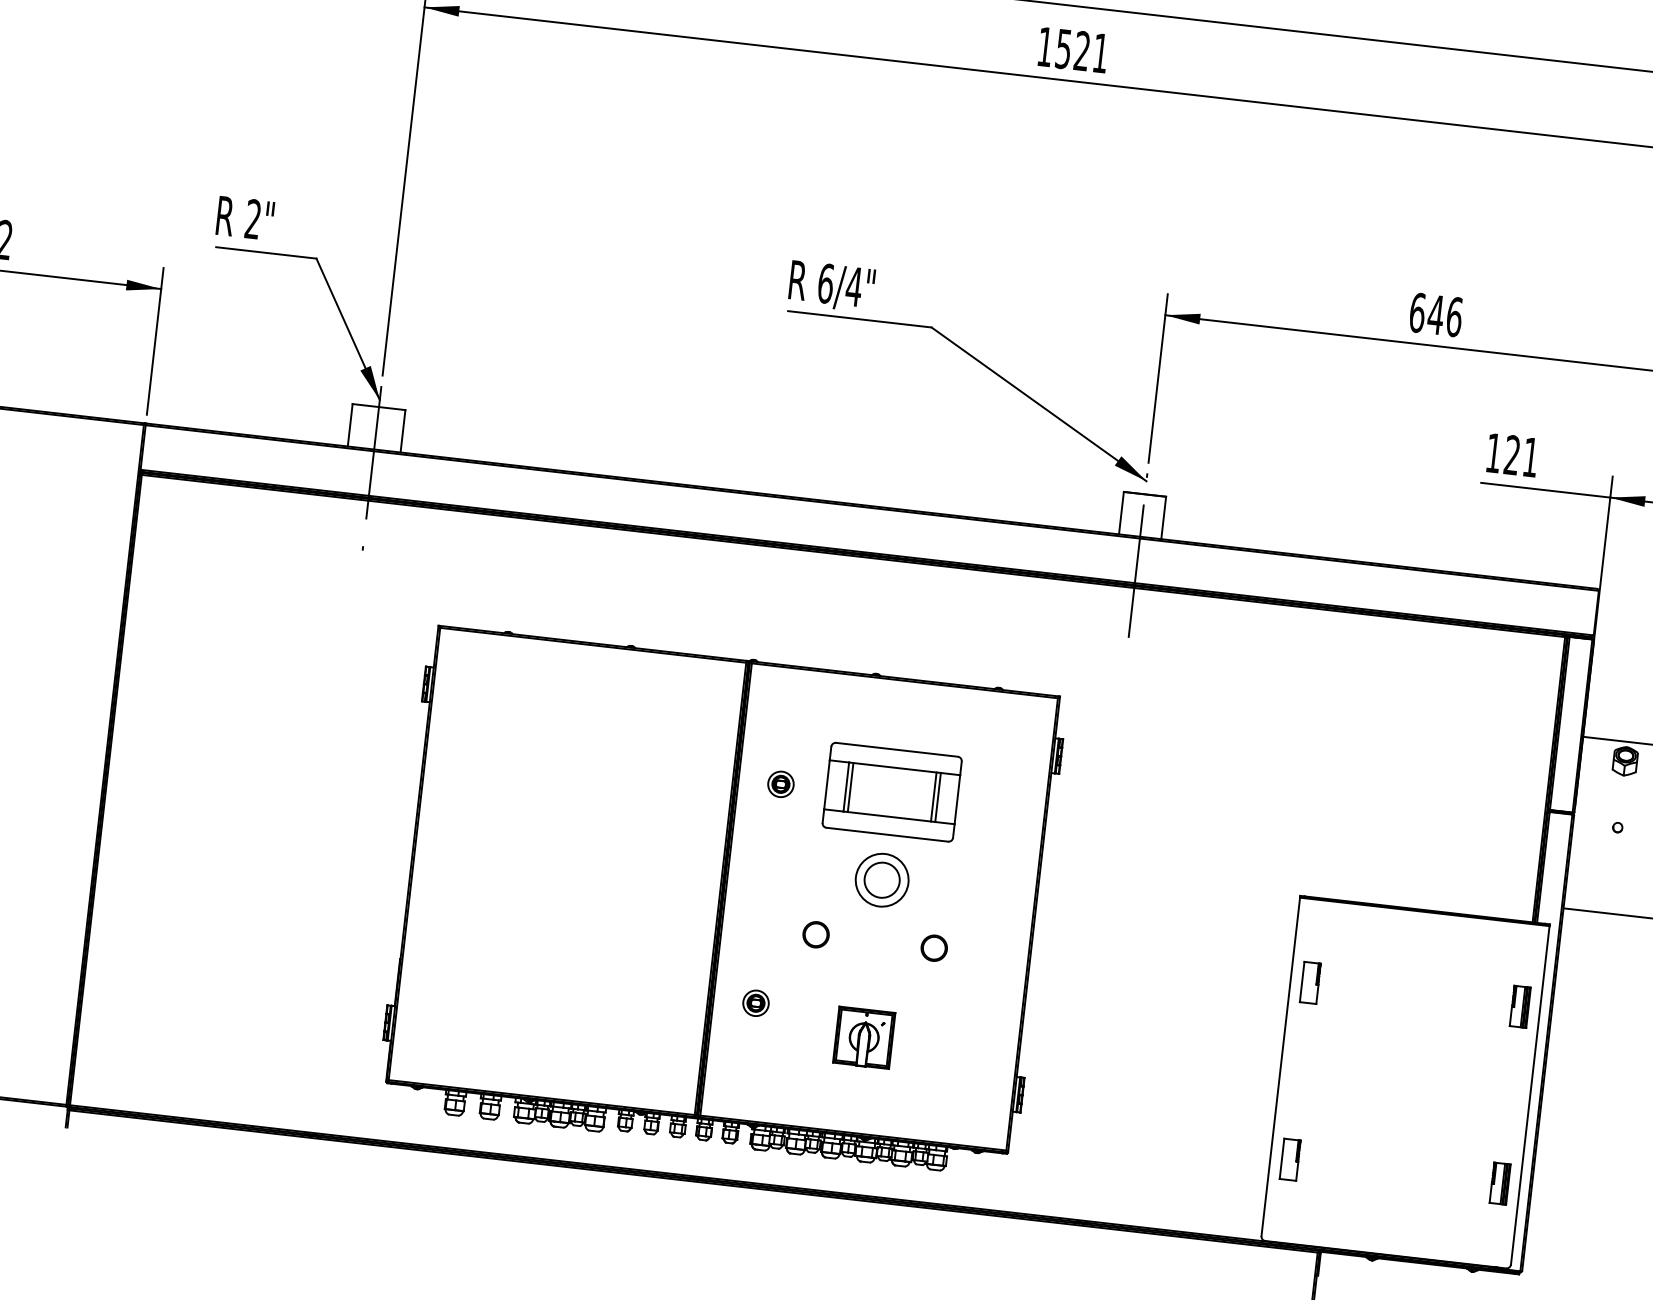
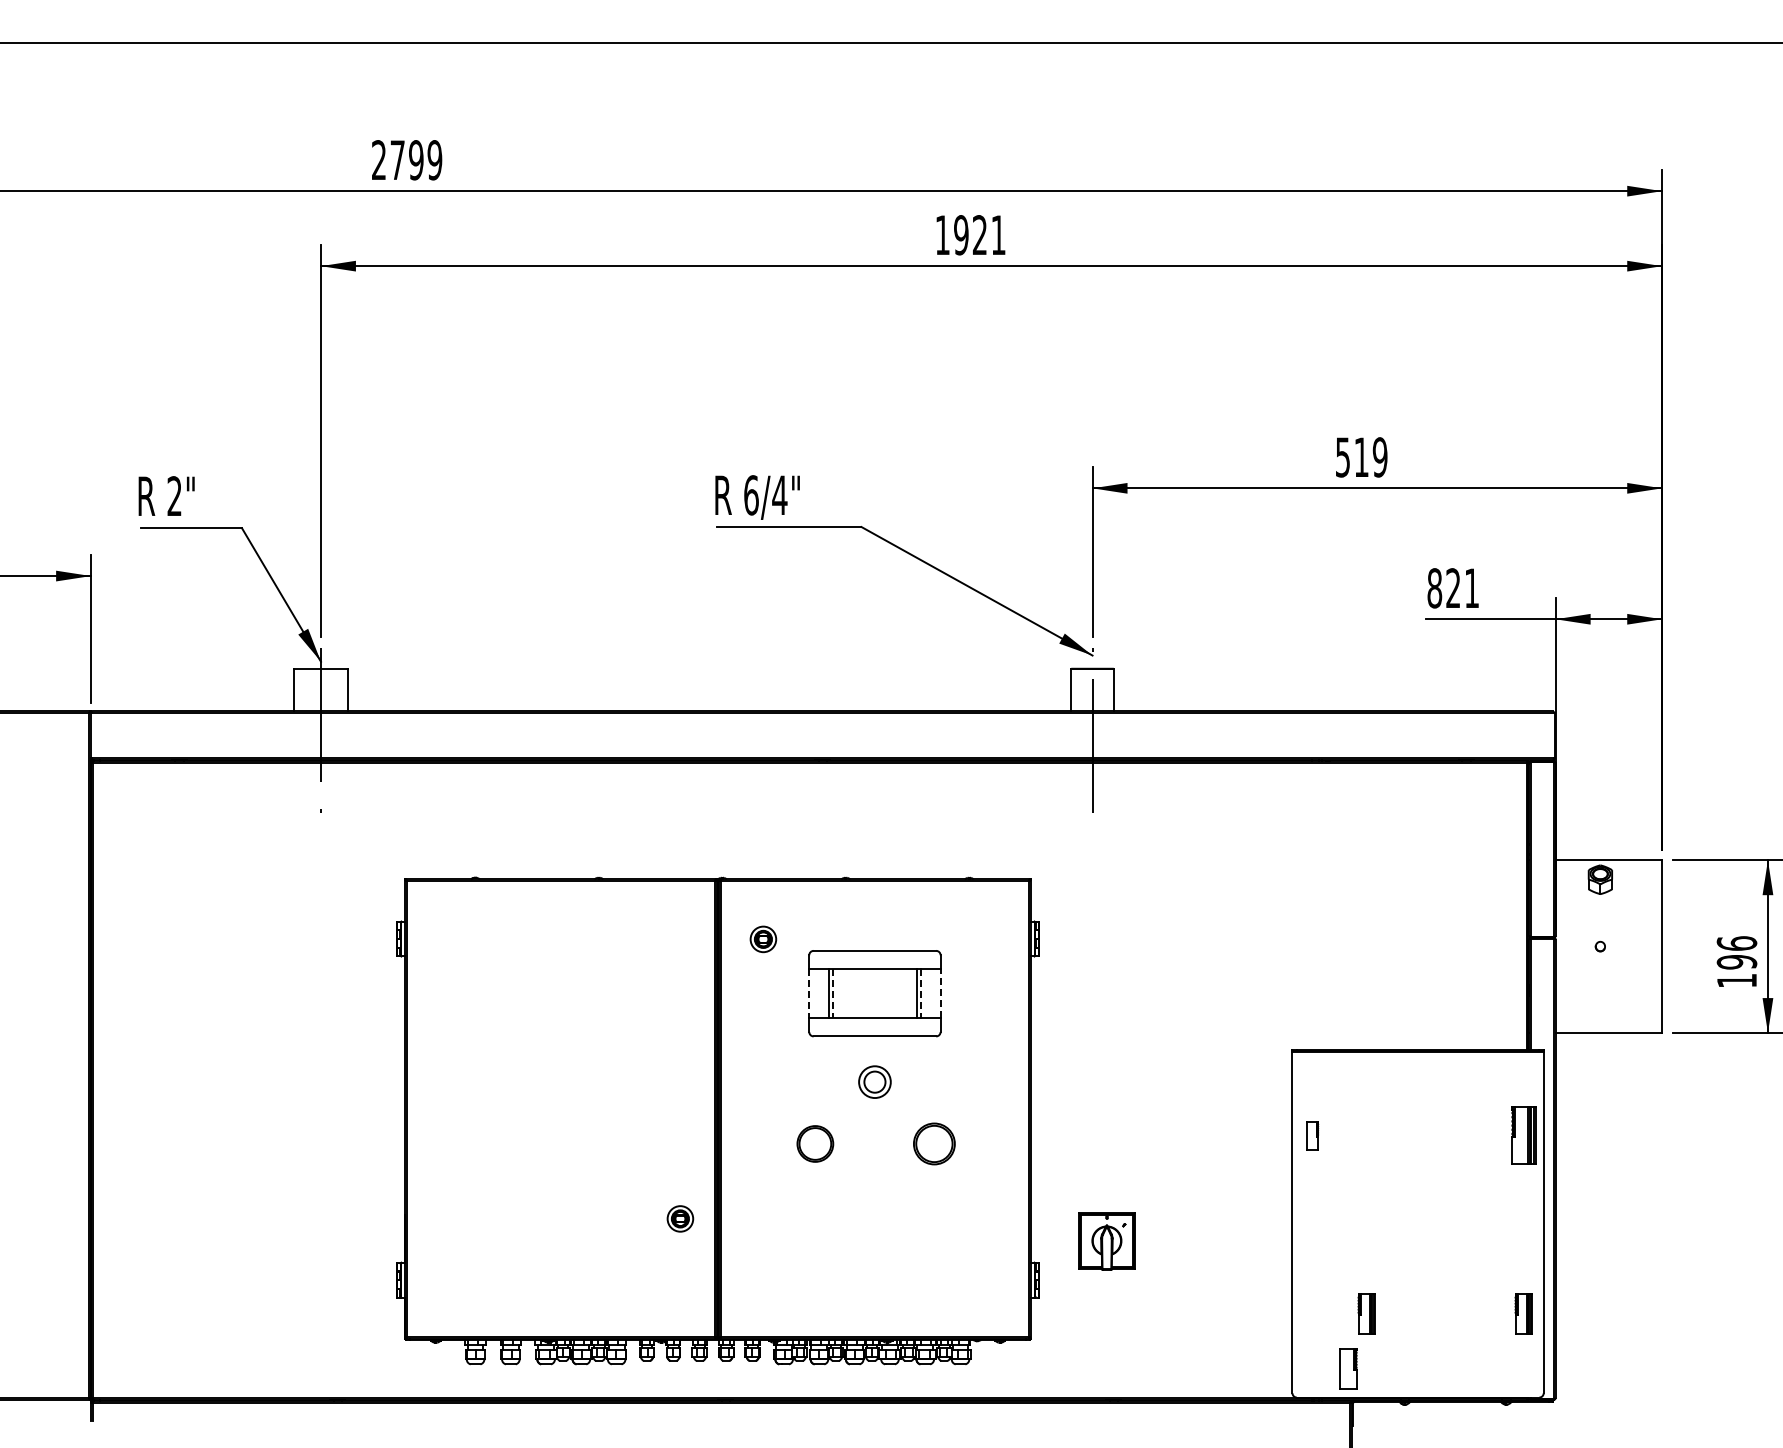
text: (1063, 49) -> (961, 235), 1521 -> 1921
text: (1435, 315) -> (1361, 457), 646 -> 519
text: (1493, 453) -> (1434, 588), 121 -> 821
part: (781, 784) -> (763, 939), moved
line: (827, 784) -> (809, 993), solid -> dashed
line: (851, 787) -> (833, 993), solid -> dashed
line: (938, 797) -> (921, 993), solid -> dashed
line: (957, 799) -> (940, 993), solid -> dashed
part: (881, 879) -> (874, 1081), size x0.6
part: (816, 934) -> (815, 1143), size x1.4
part: (934, 947) -> (934, 1143), size x1.6
part: (1310, 982) -> (1312, 1135), size x0.7
part: (756, 1002) -> (680, 1218), moved
part: (1520, 1006) -> (1523, 1135), size x1.4
part: (863, 1038) -> (1106, 1241), moved
part: (1290, 1159) -> (1348, 1368), moved
part: (1344, 1165) -> (1366, 1313), added

